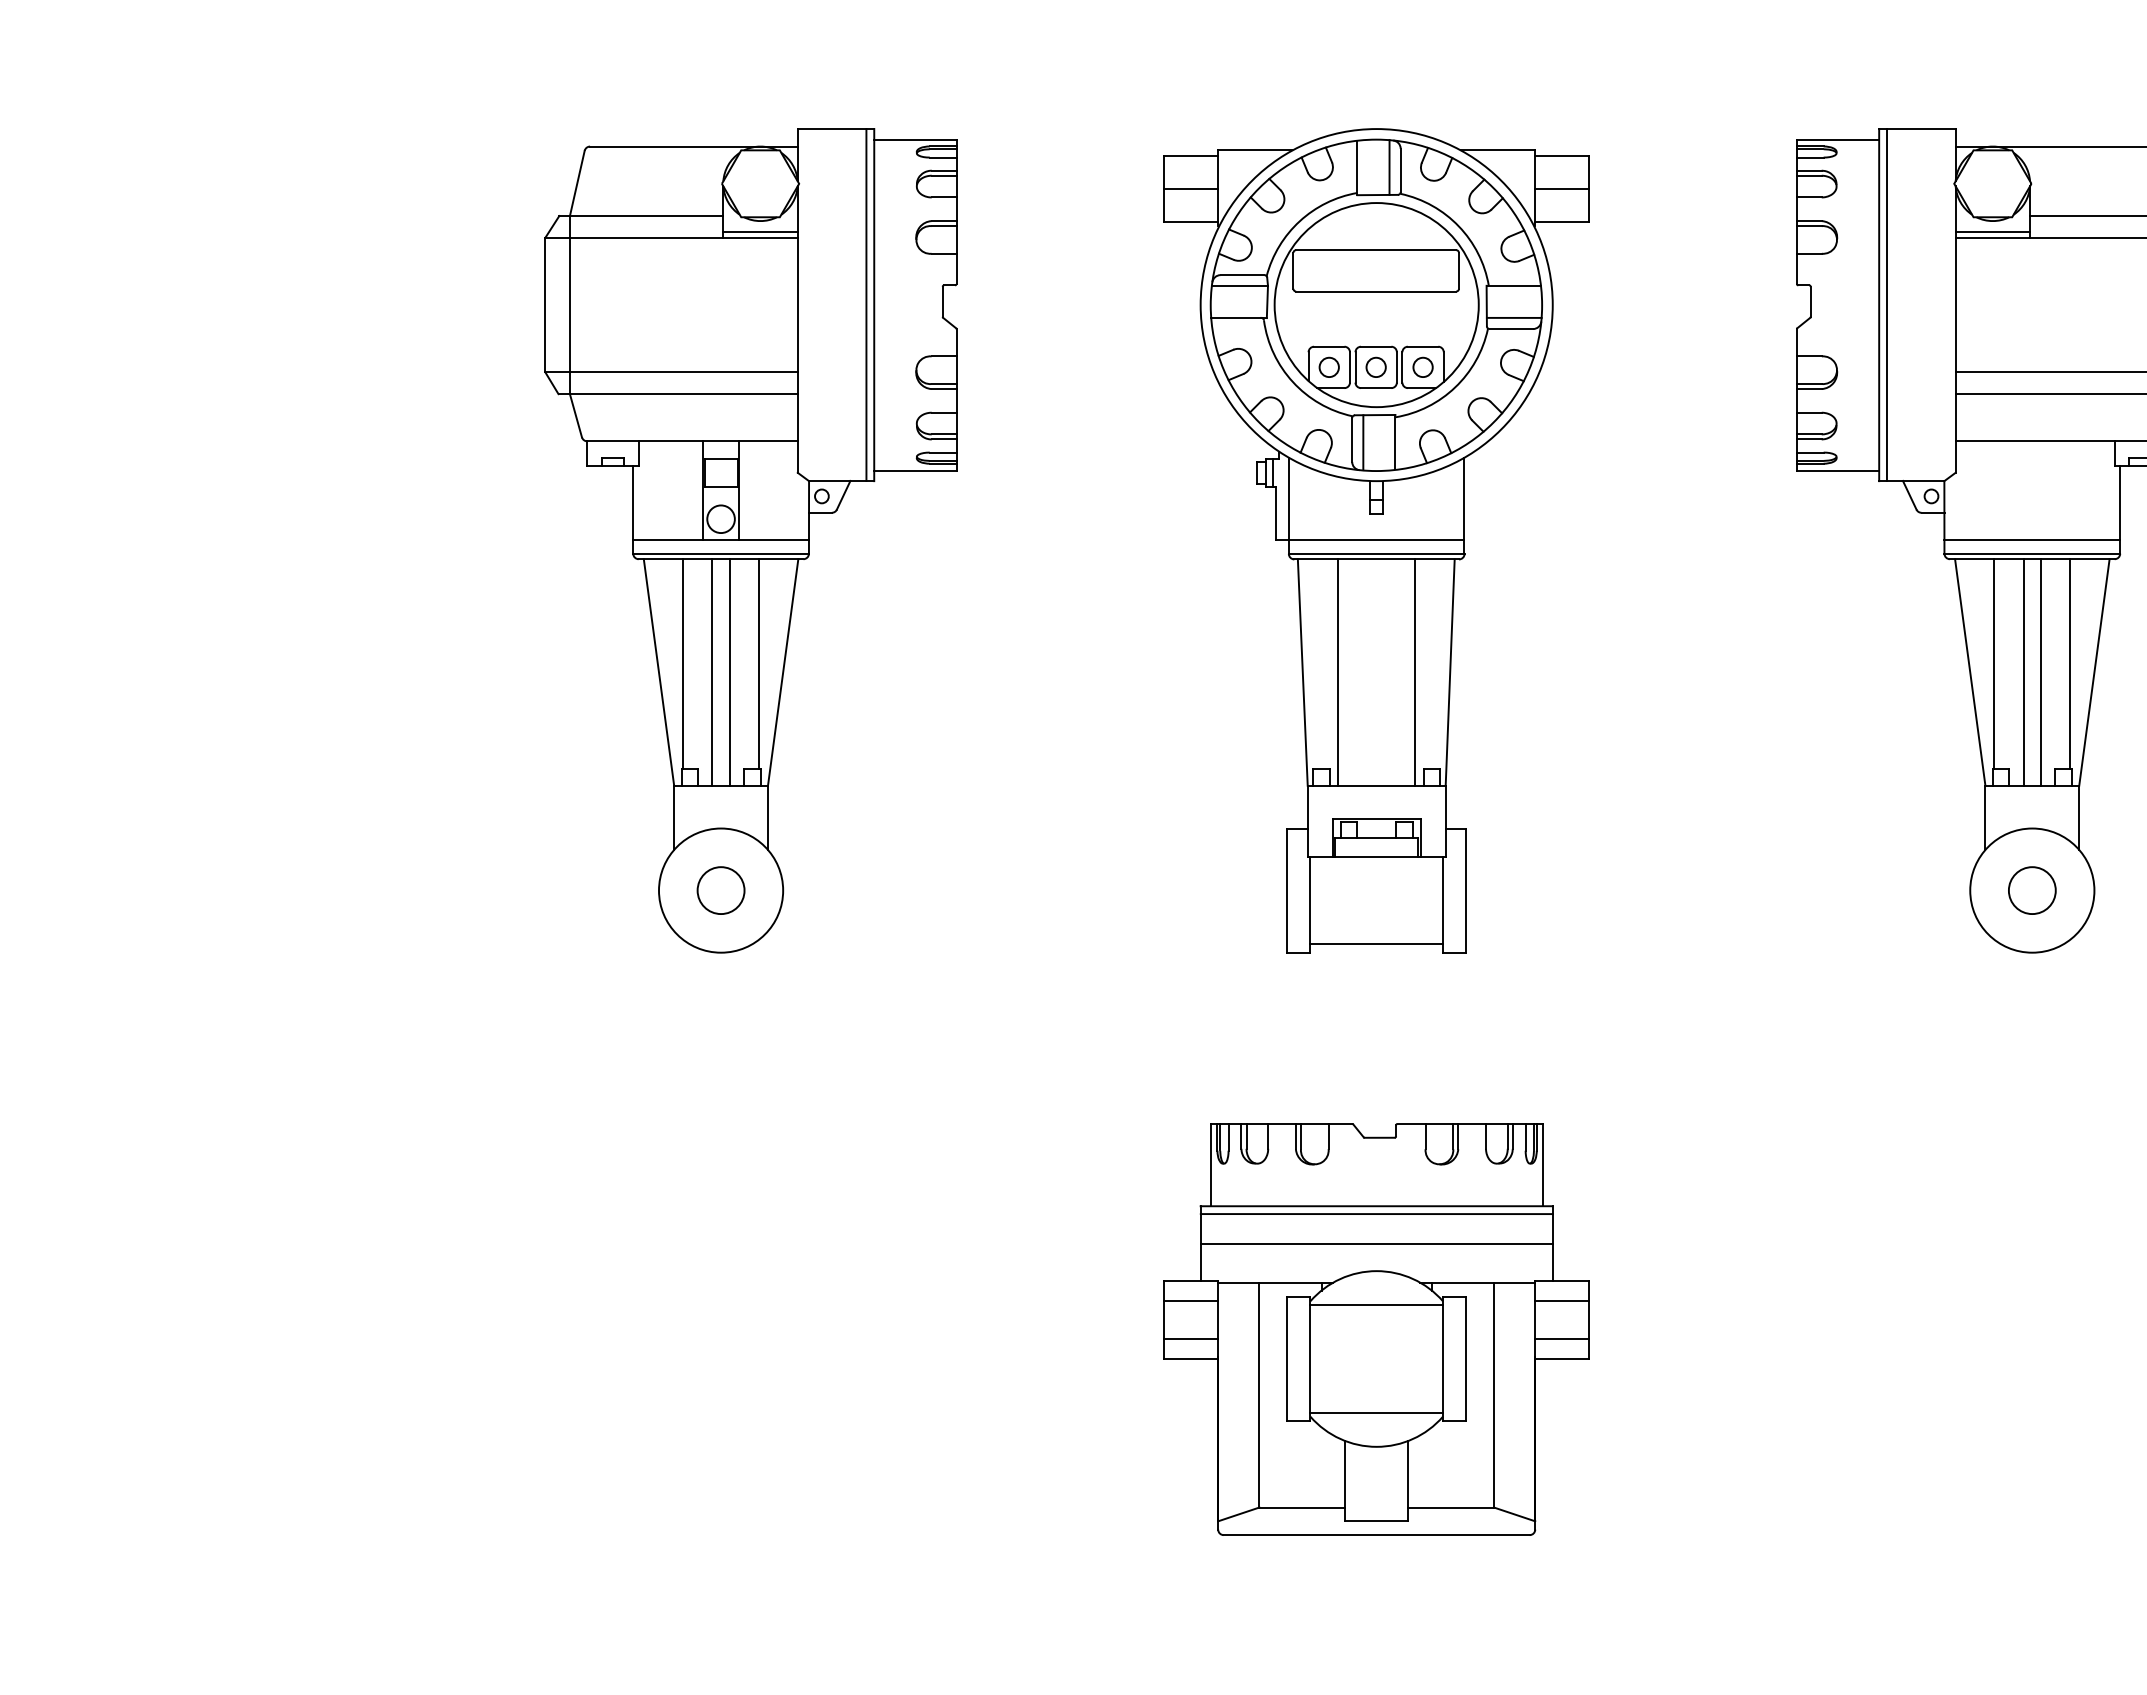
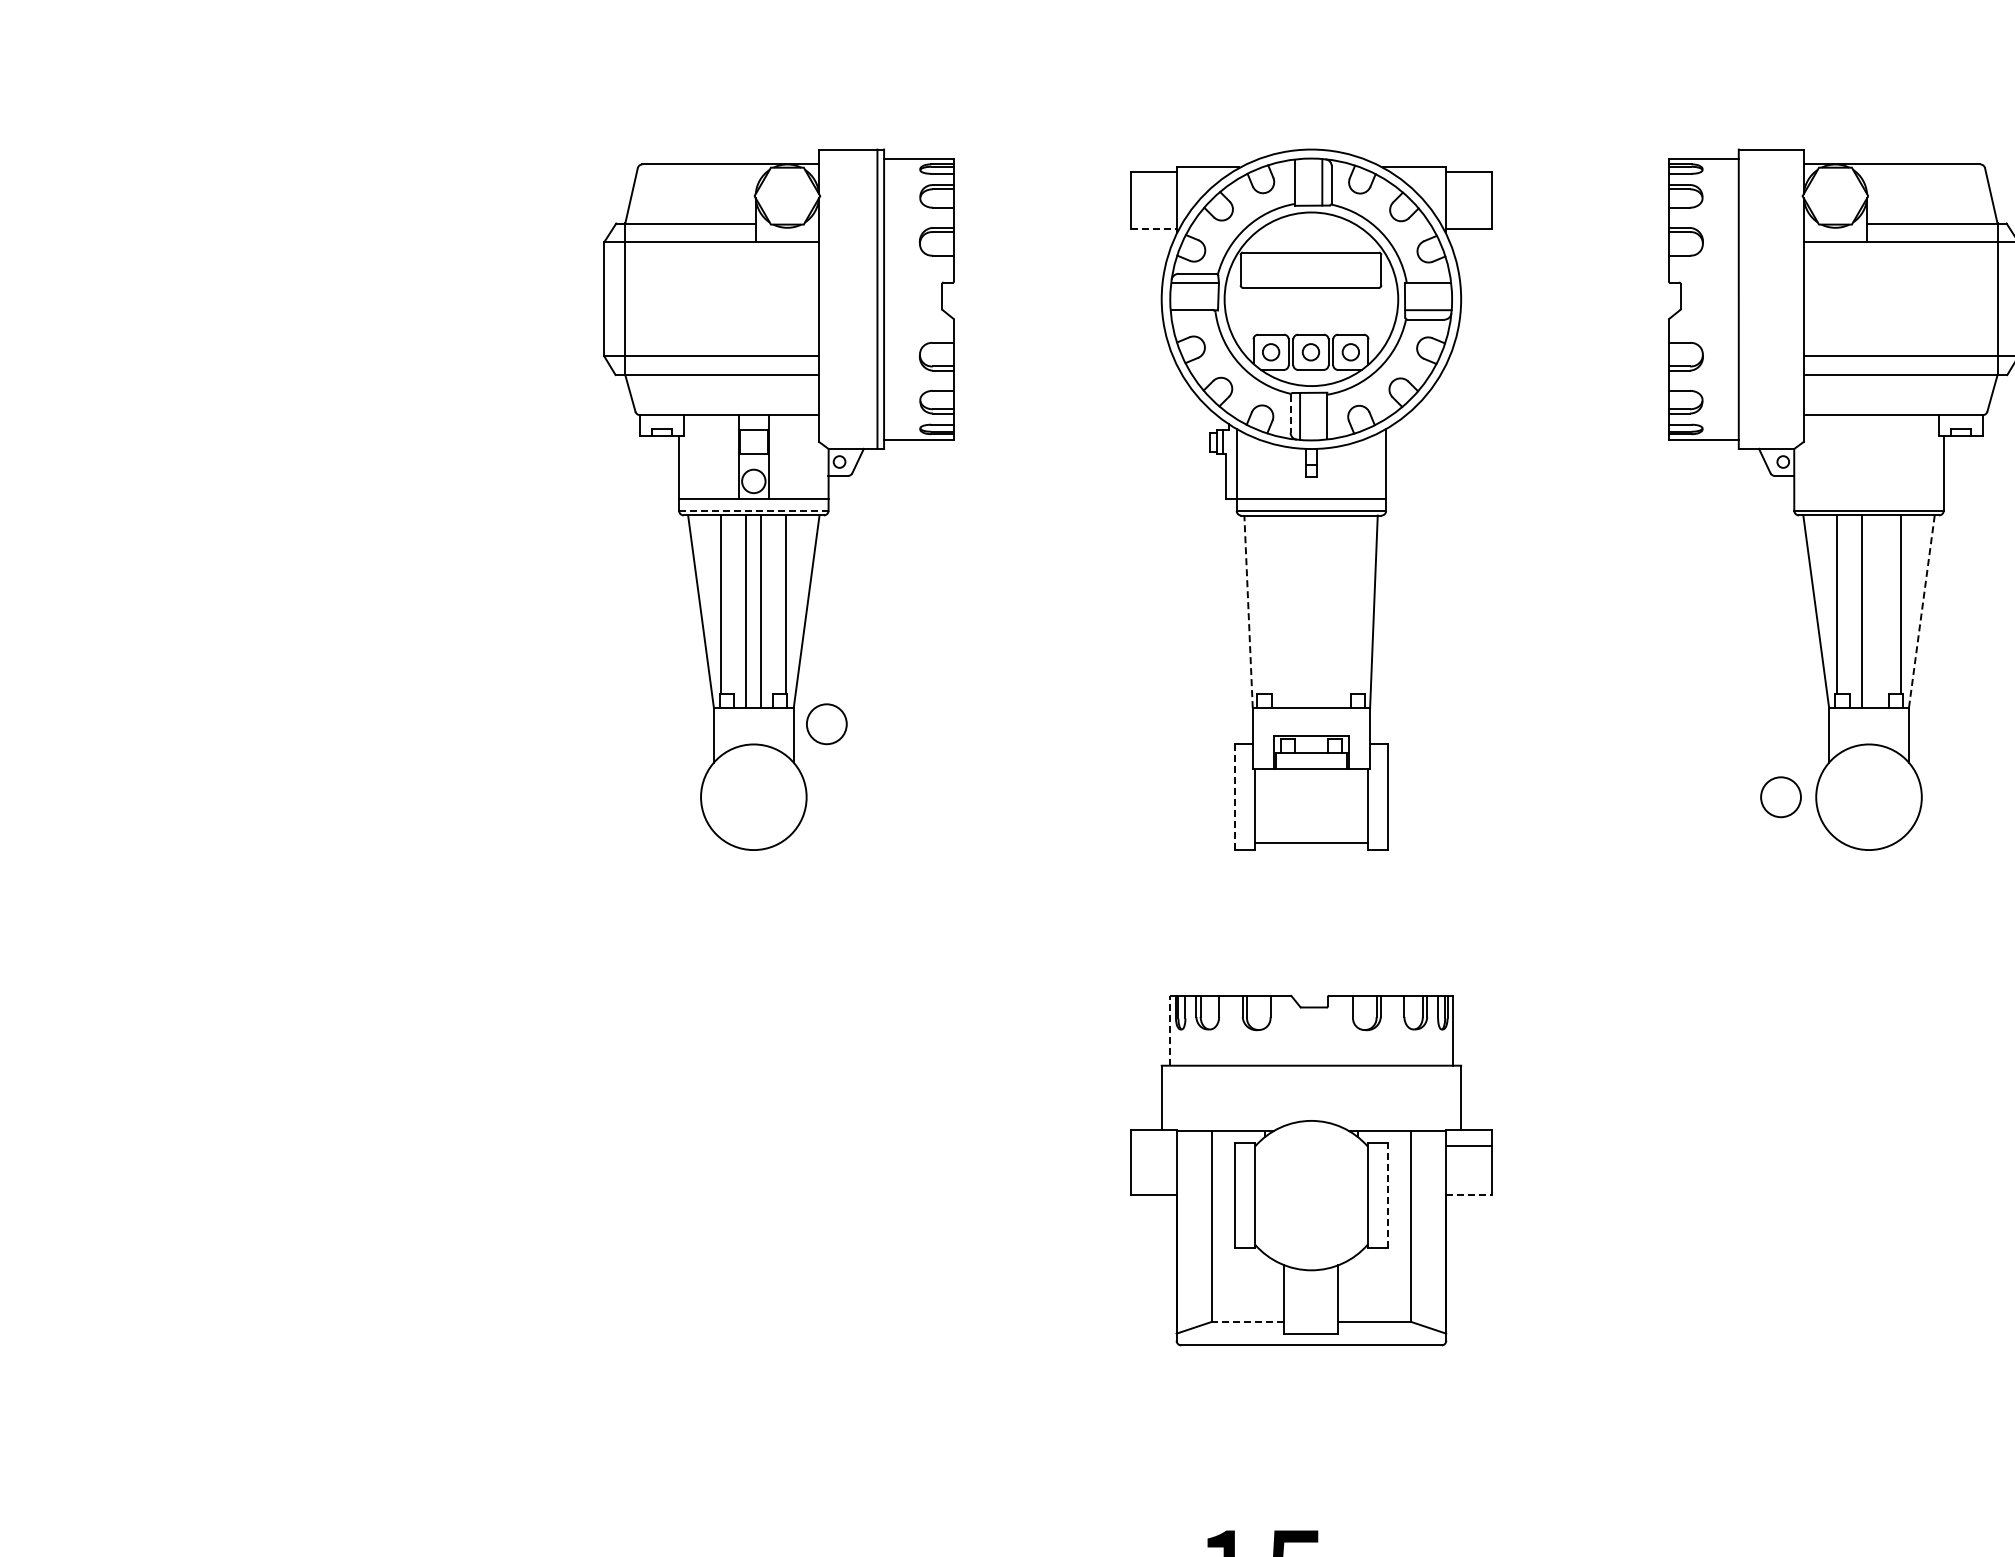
line: (1191, 188) -> (1153, 200), removed
line: (1562, 188) -> (1469, 200), removed
line: (1191, 223) -> (1153, 229), solid -> dashed
line: (760, 232) -> (787, 237), removed
line: (1992, 232) -> (1835, 237), removed
line: (1887, 304) -> (1745, 298), removed
line: (1352, 440) -> (1290, 414), solid -> dashed
line: (2031, 540) -> (1868, 499), removed
line: (720, 553) -> (753, 510), solid -> dashed
line: (1302, 672) -> (1248, 611), solid -> dashed
line: (1337, 672) -> (1278, 611), removed
line: (1414, 672) -> (1343, 611), removed
line: (2041, 672) -> (1876, 611), removed
line: (2094, 673) -> (1921, 612), solid -> dashed
circle: (720, 890) -> (826, 724), moved
line: (1287, 890) -> (1235, 797), solid -> dashed
circle: (2031, 890) -> (1780, 797), moved
line: (1210, 1164) -> (1170, 1030), solid -> dashed
line: (1376, 1214) -> (1311, 1072), removed
line: (1376, 1244) -> (1311, 1098), removed
line: (1191, 1300) -> (1153, 1145), removed
line: (1376, 1304) -> (1311, 1149), removed
line: (1191, 1338) -> (1153, 1178), removed
line: (1562, 1338) -> (1469, 1178), removed
line: (1466, 1358) -> (1387, 1195), solid -> dashed
line: (1562, 1358) -> (1469, 1195), solid -> dashed
line: (1376, 1412) -> (1311, 1241), removed
line: (1301, 1507) -> (1247, 1321), solid -> dashed

